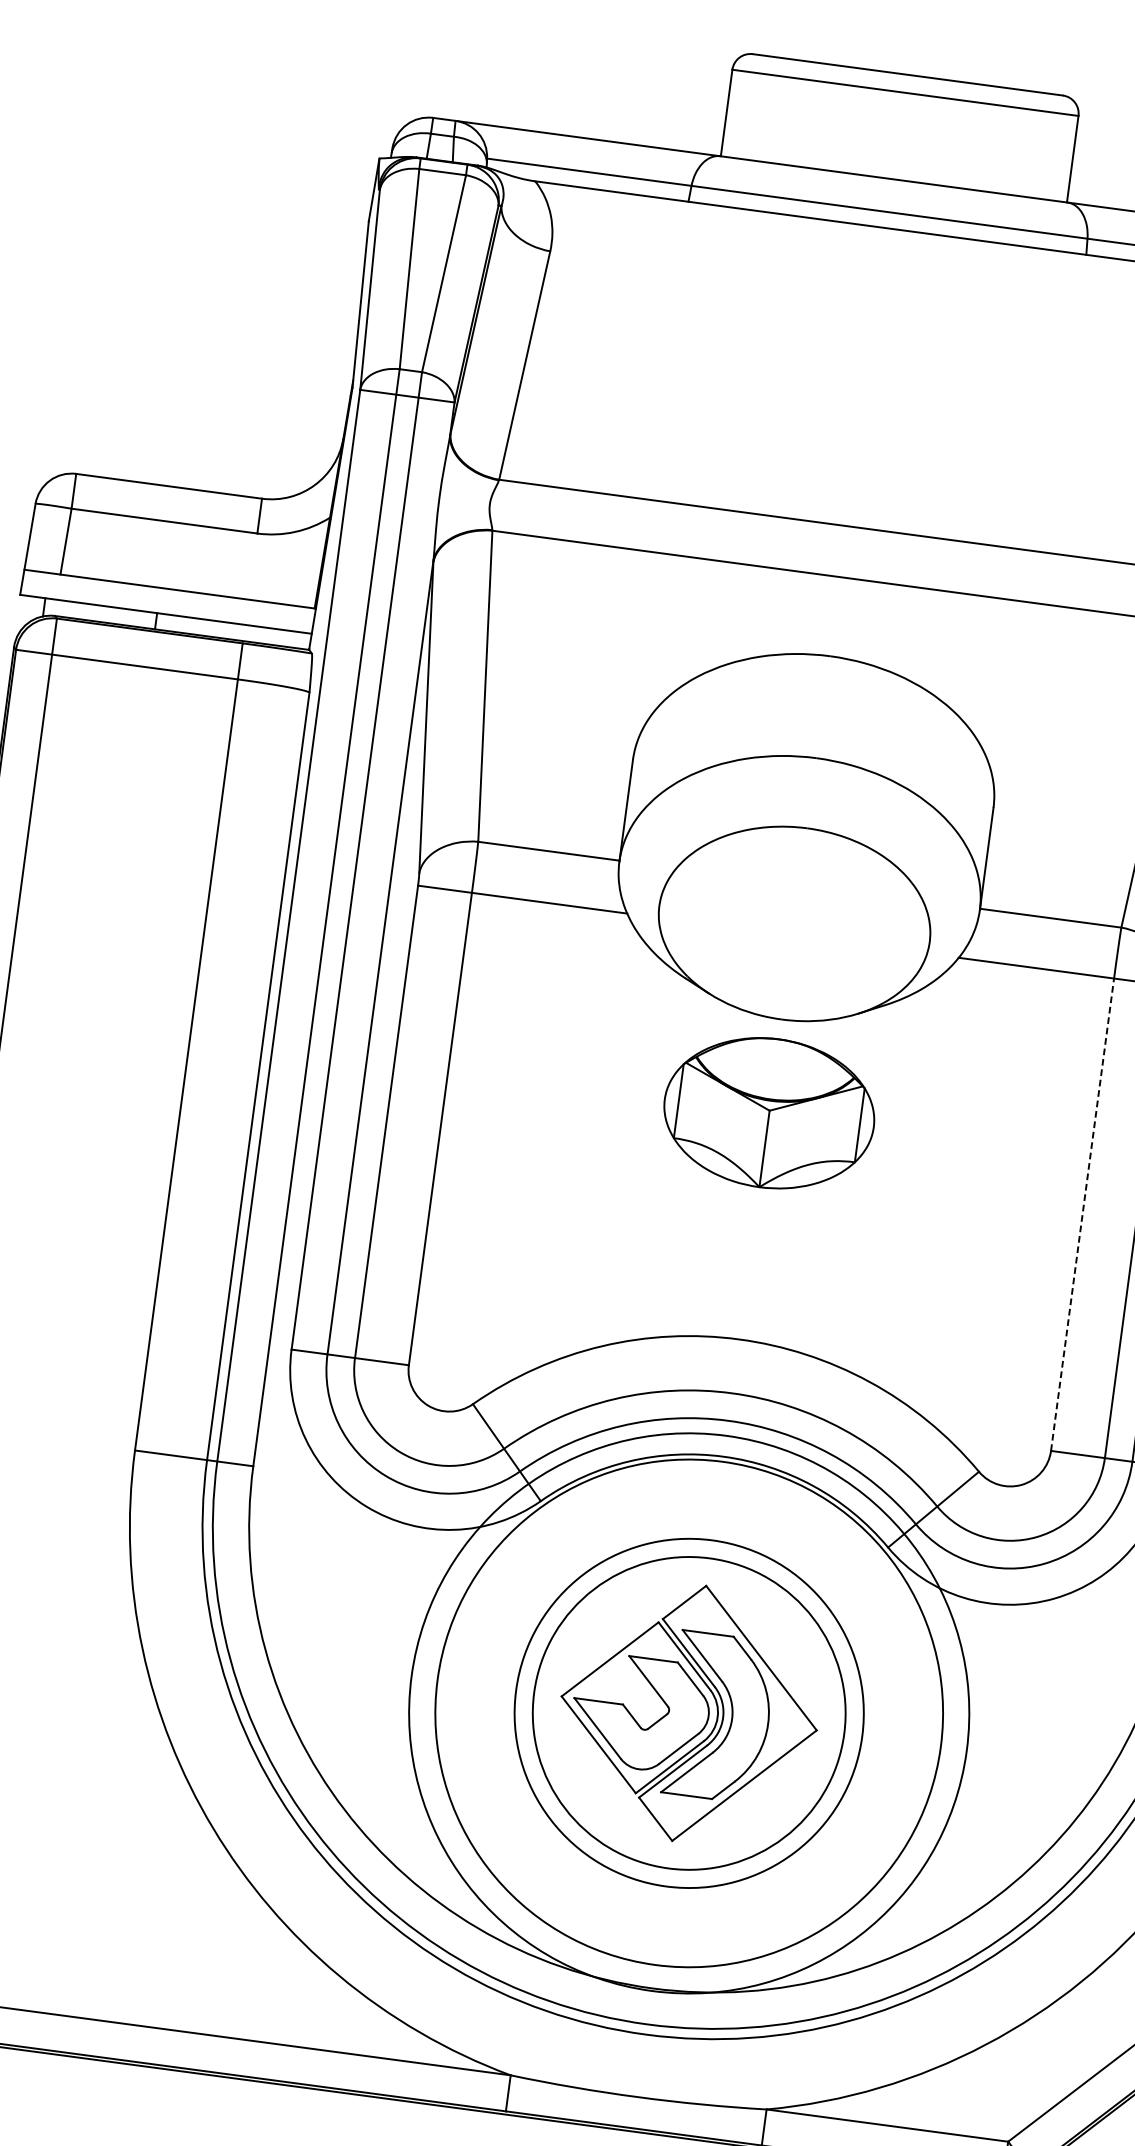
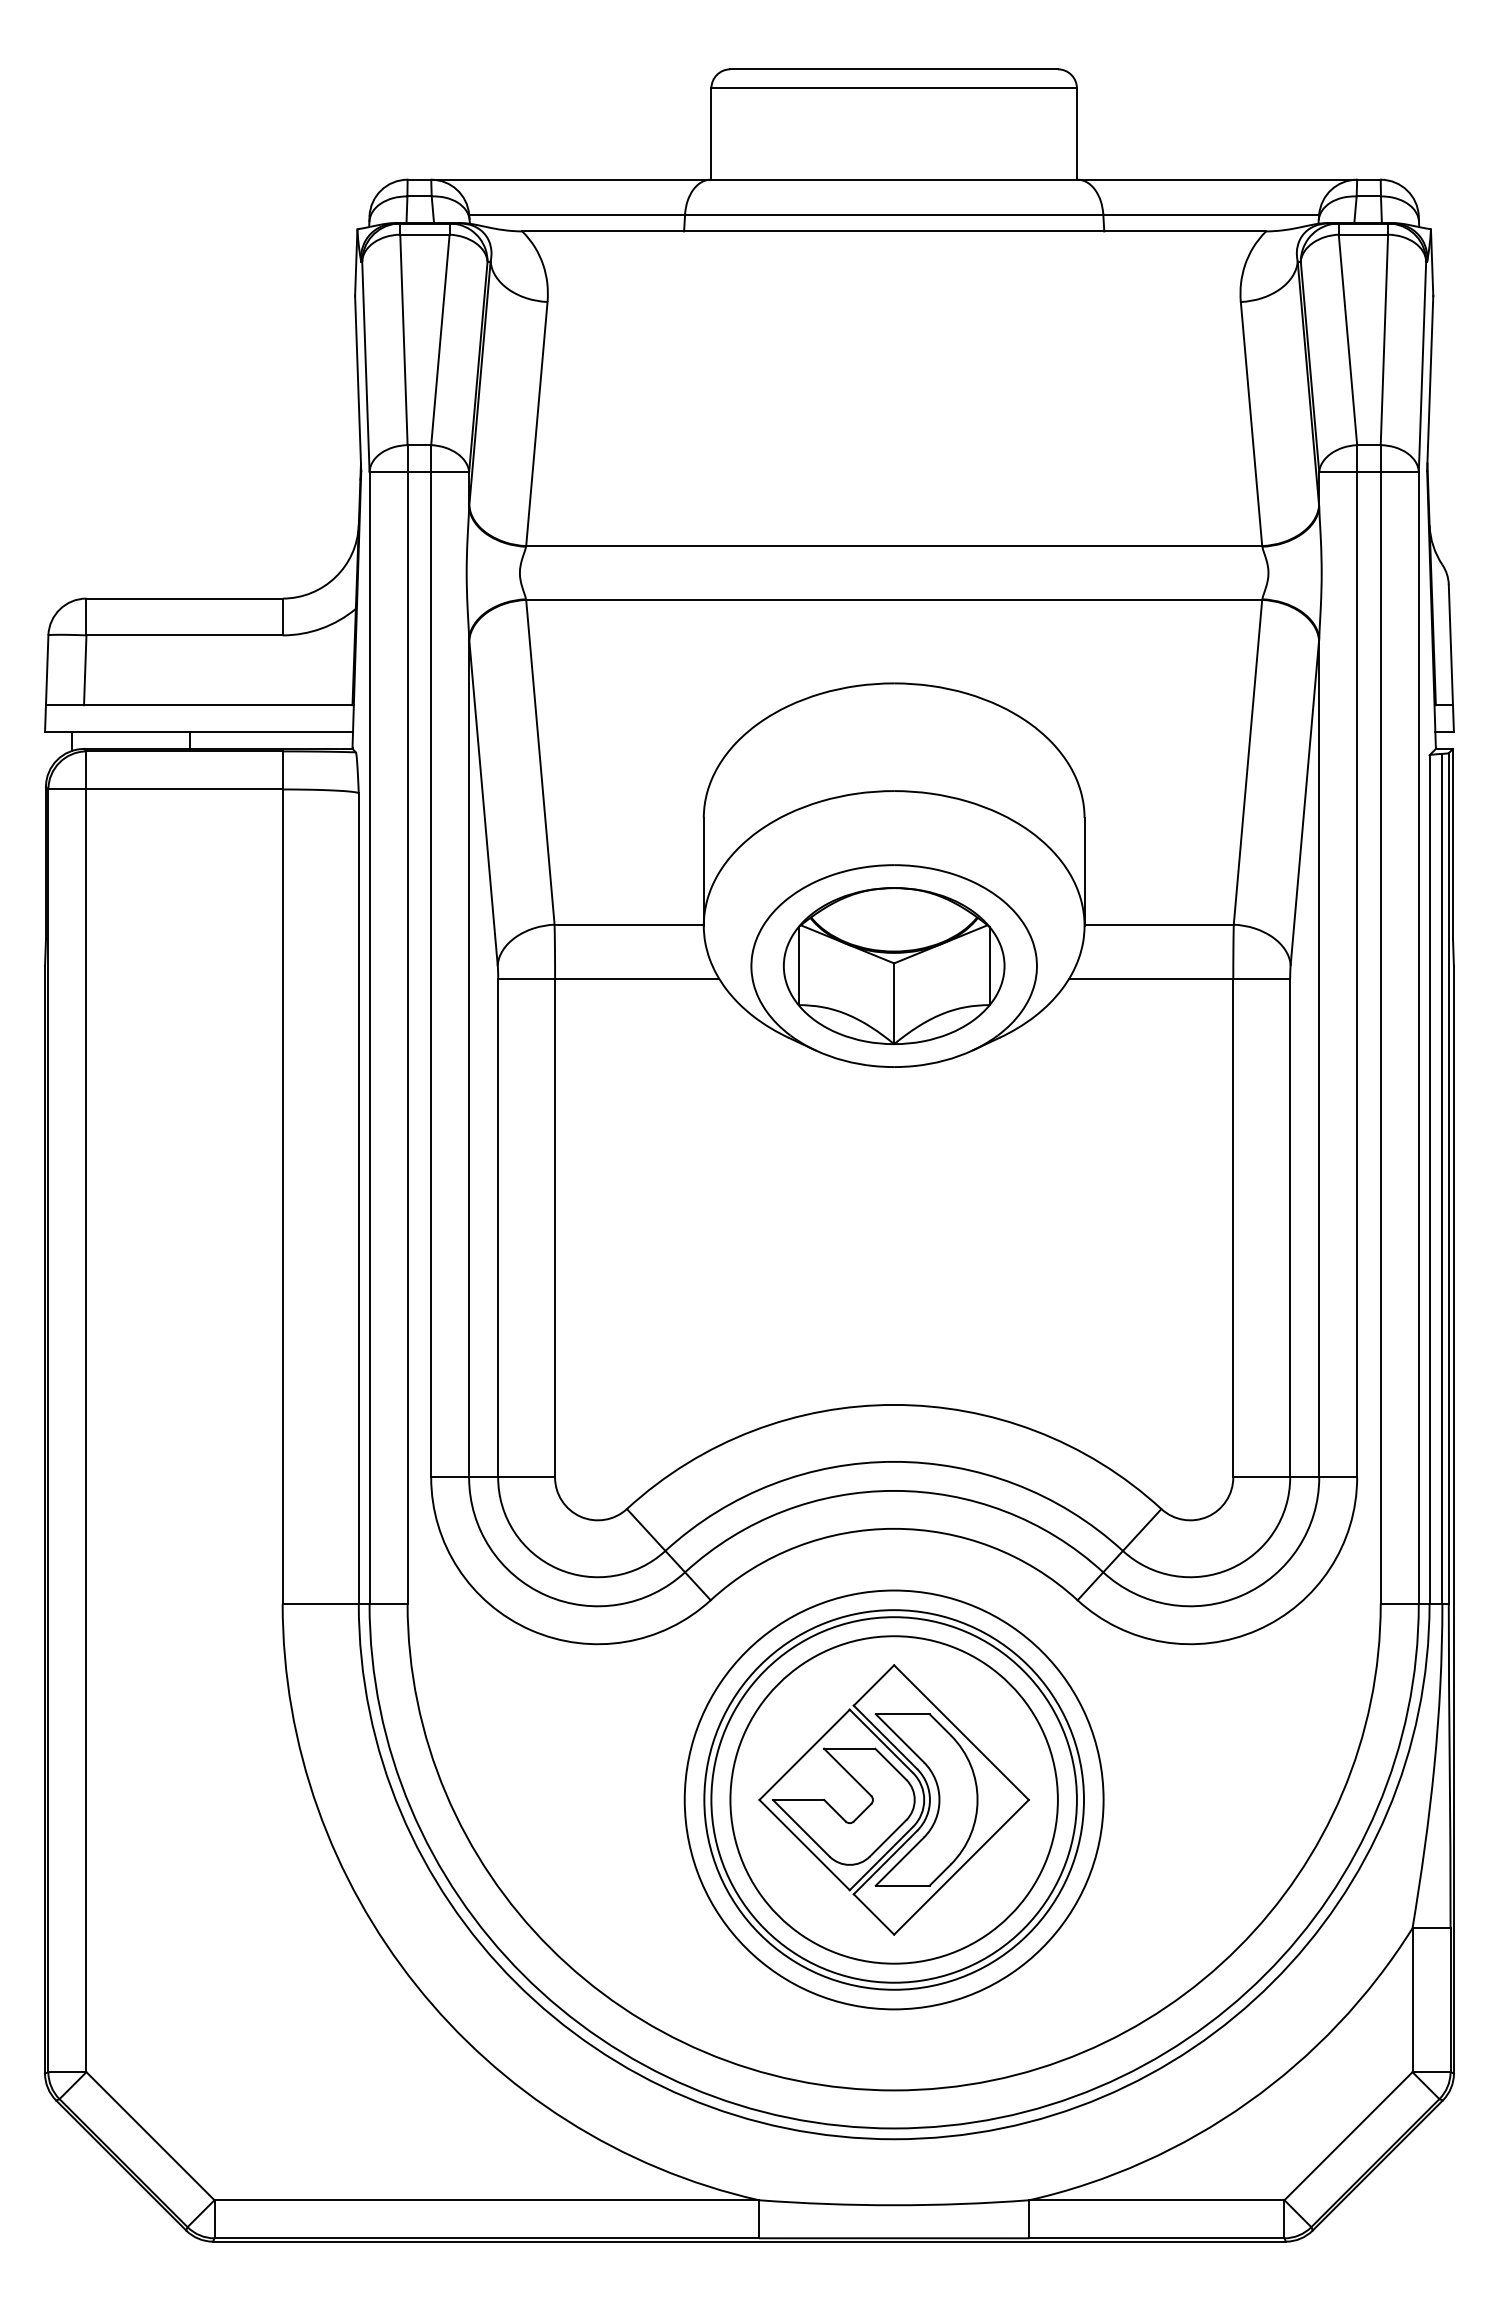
part: (769, 1112) -> (894, 965), moved
line: (1082, 1214) -> (1233, 1227), dashed -> solid
circle: (688, 1712) -> (893, 1799), size x0.71
circle: (688, 1712) -> (893, 1799), size x0.71

